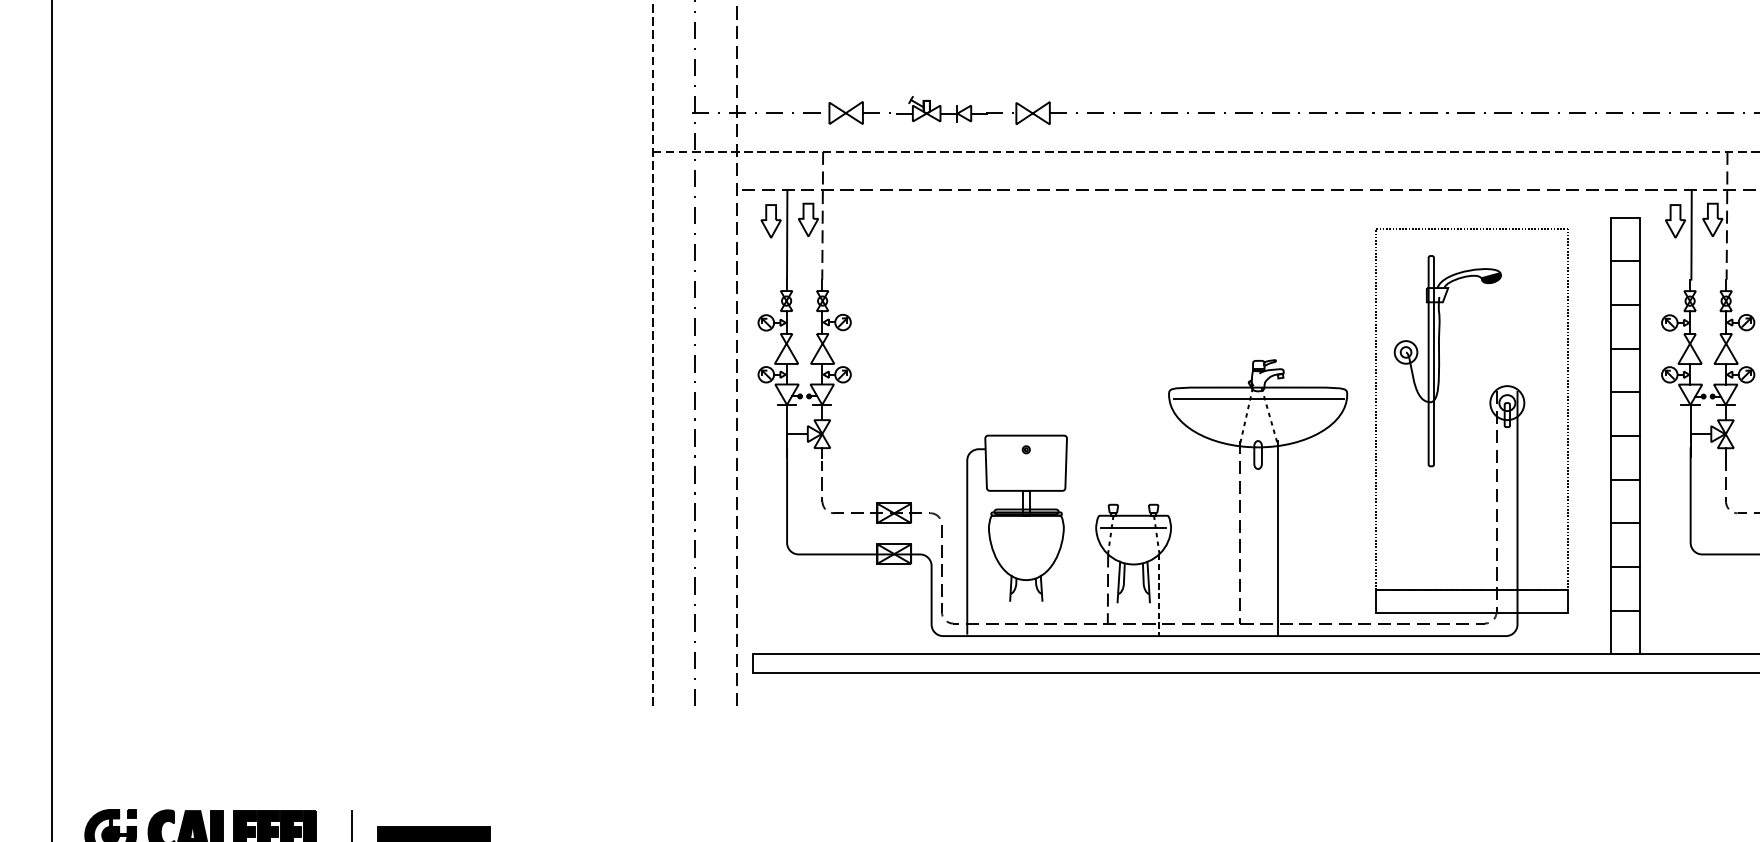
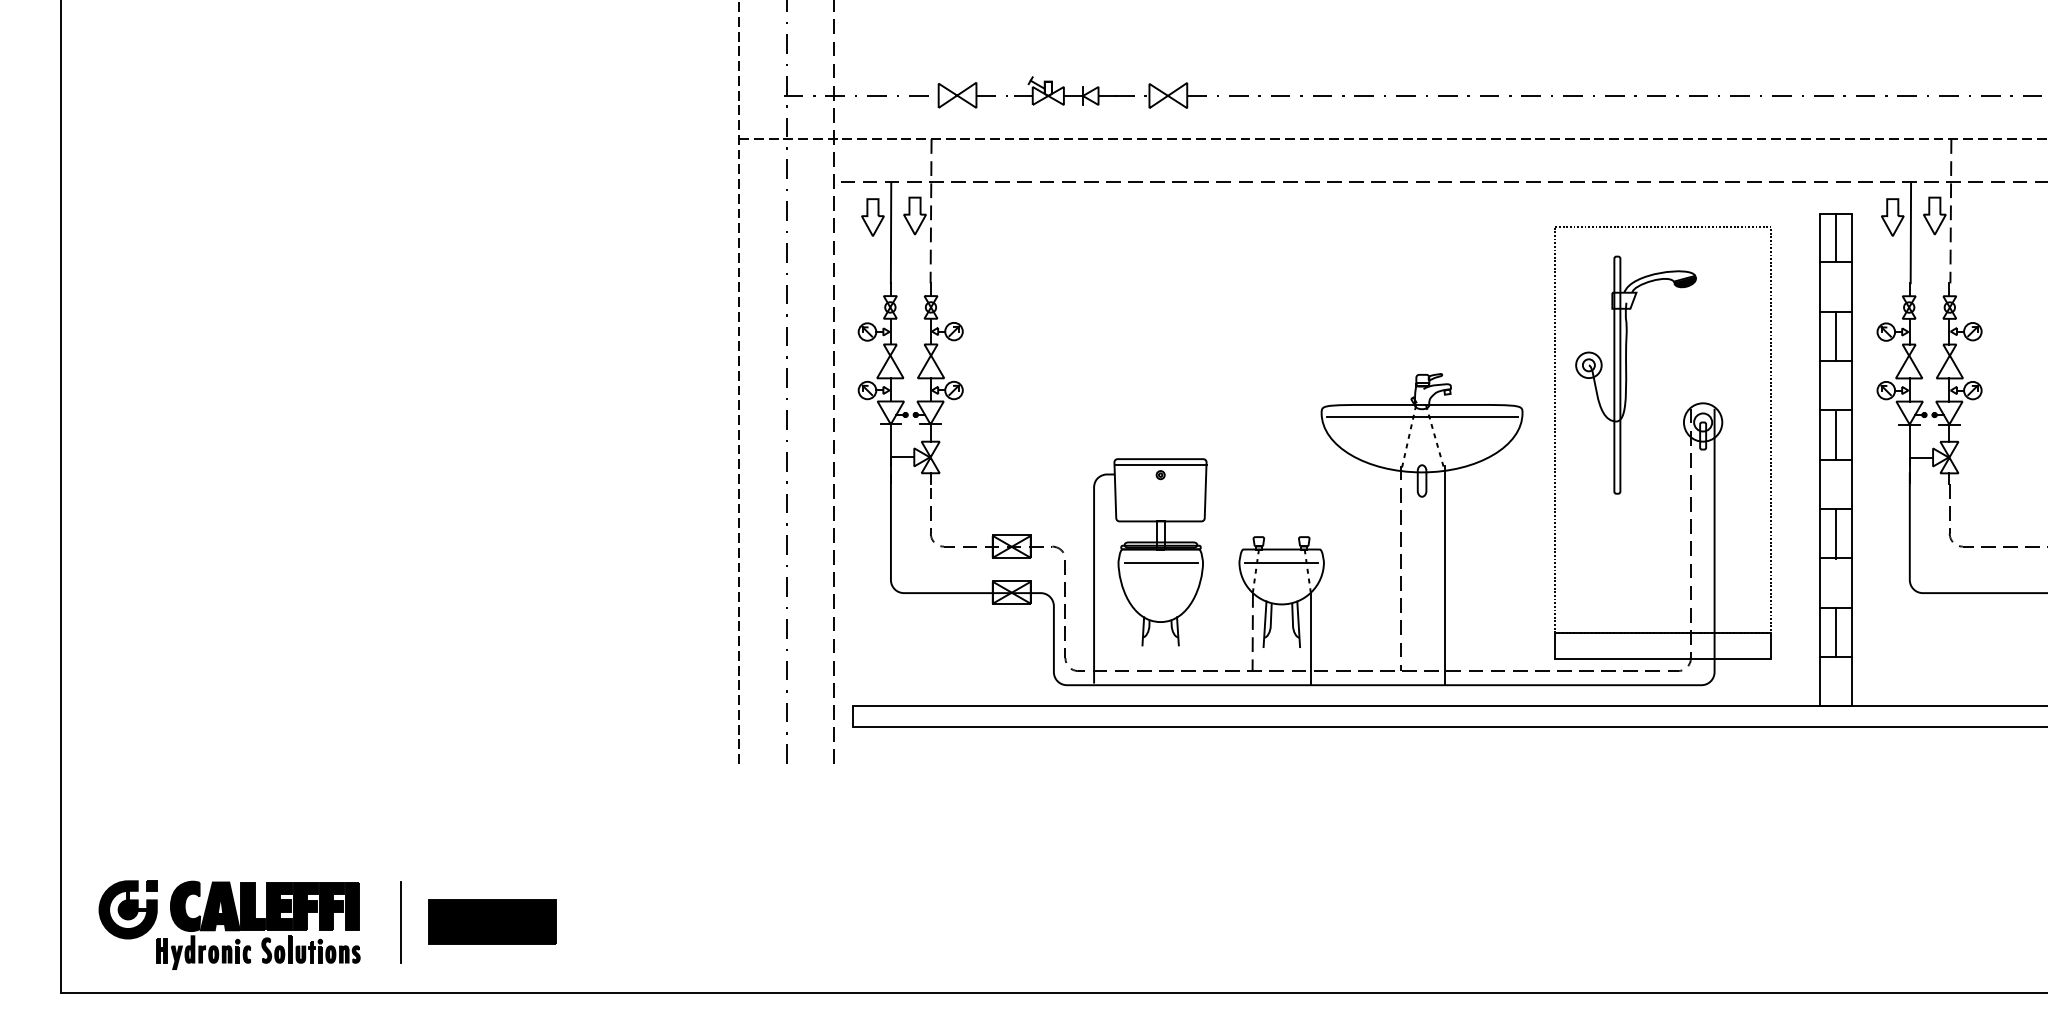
line: (1625, 239) -> (1836, 237), added
line: (1625, 325) -> (1836, 335), added
line: (1625, 414) -> (1836, 435), added
line: (1026, 440) -> (1160, 464), added
line: (1625, 501) -> (1836, 533), added
line: (1026, 528) -> (1160, 563), added
line: (1625, 588) -> (1836, 631), added
line: (1159, 595) -> (1310, 639), dashed -> solid

